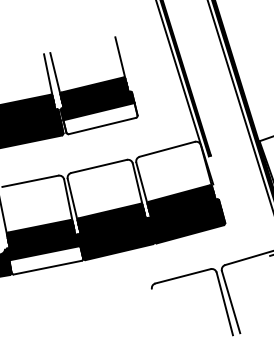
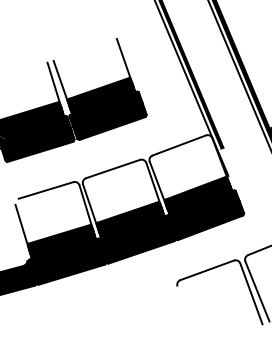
fill: (100, 118) -> (109, 121), added
fill: (45, 259) -> (68, 266), added

